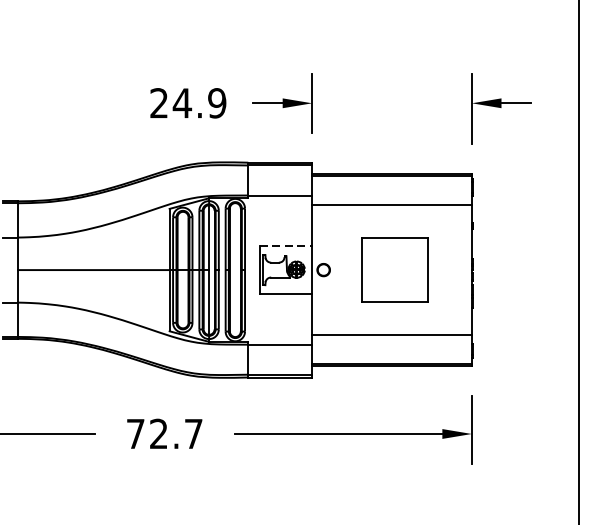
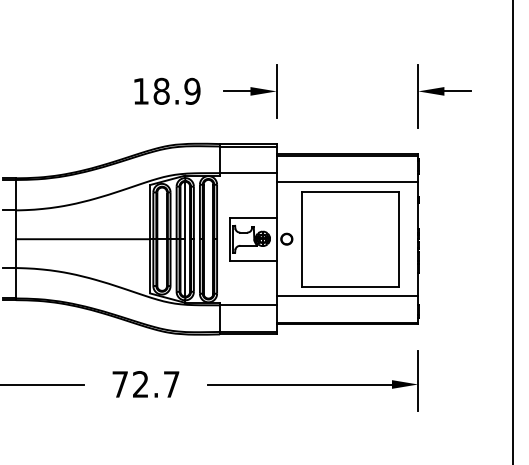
text: (171, 102) -> (151, 90), 24.9 -> 18.9
line: (287, 245) -> (254, 217), dashed -> solid
part: (395, 270) -> (350, 239), size x1.67

